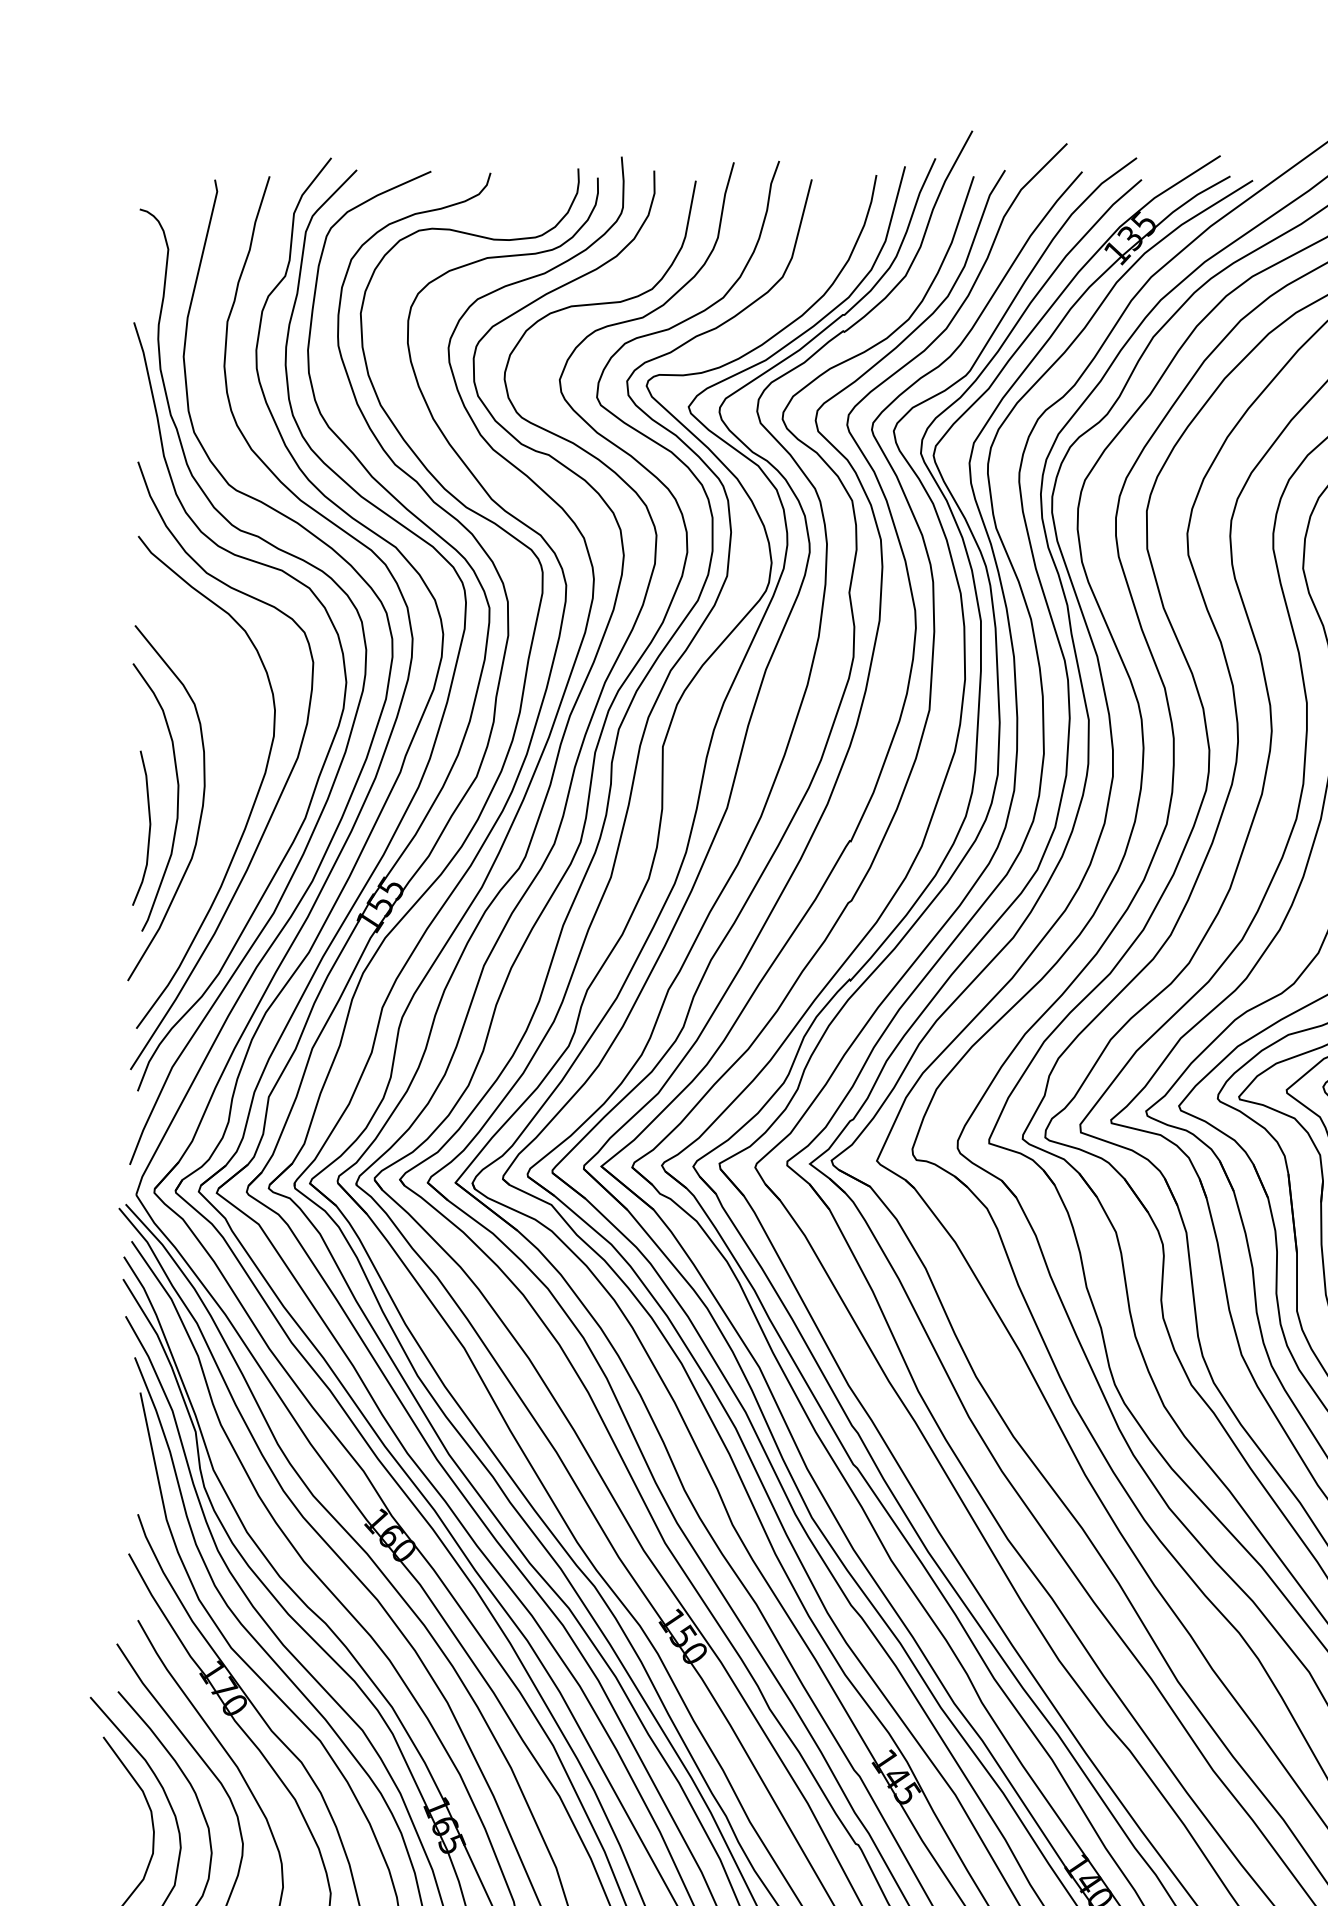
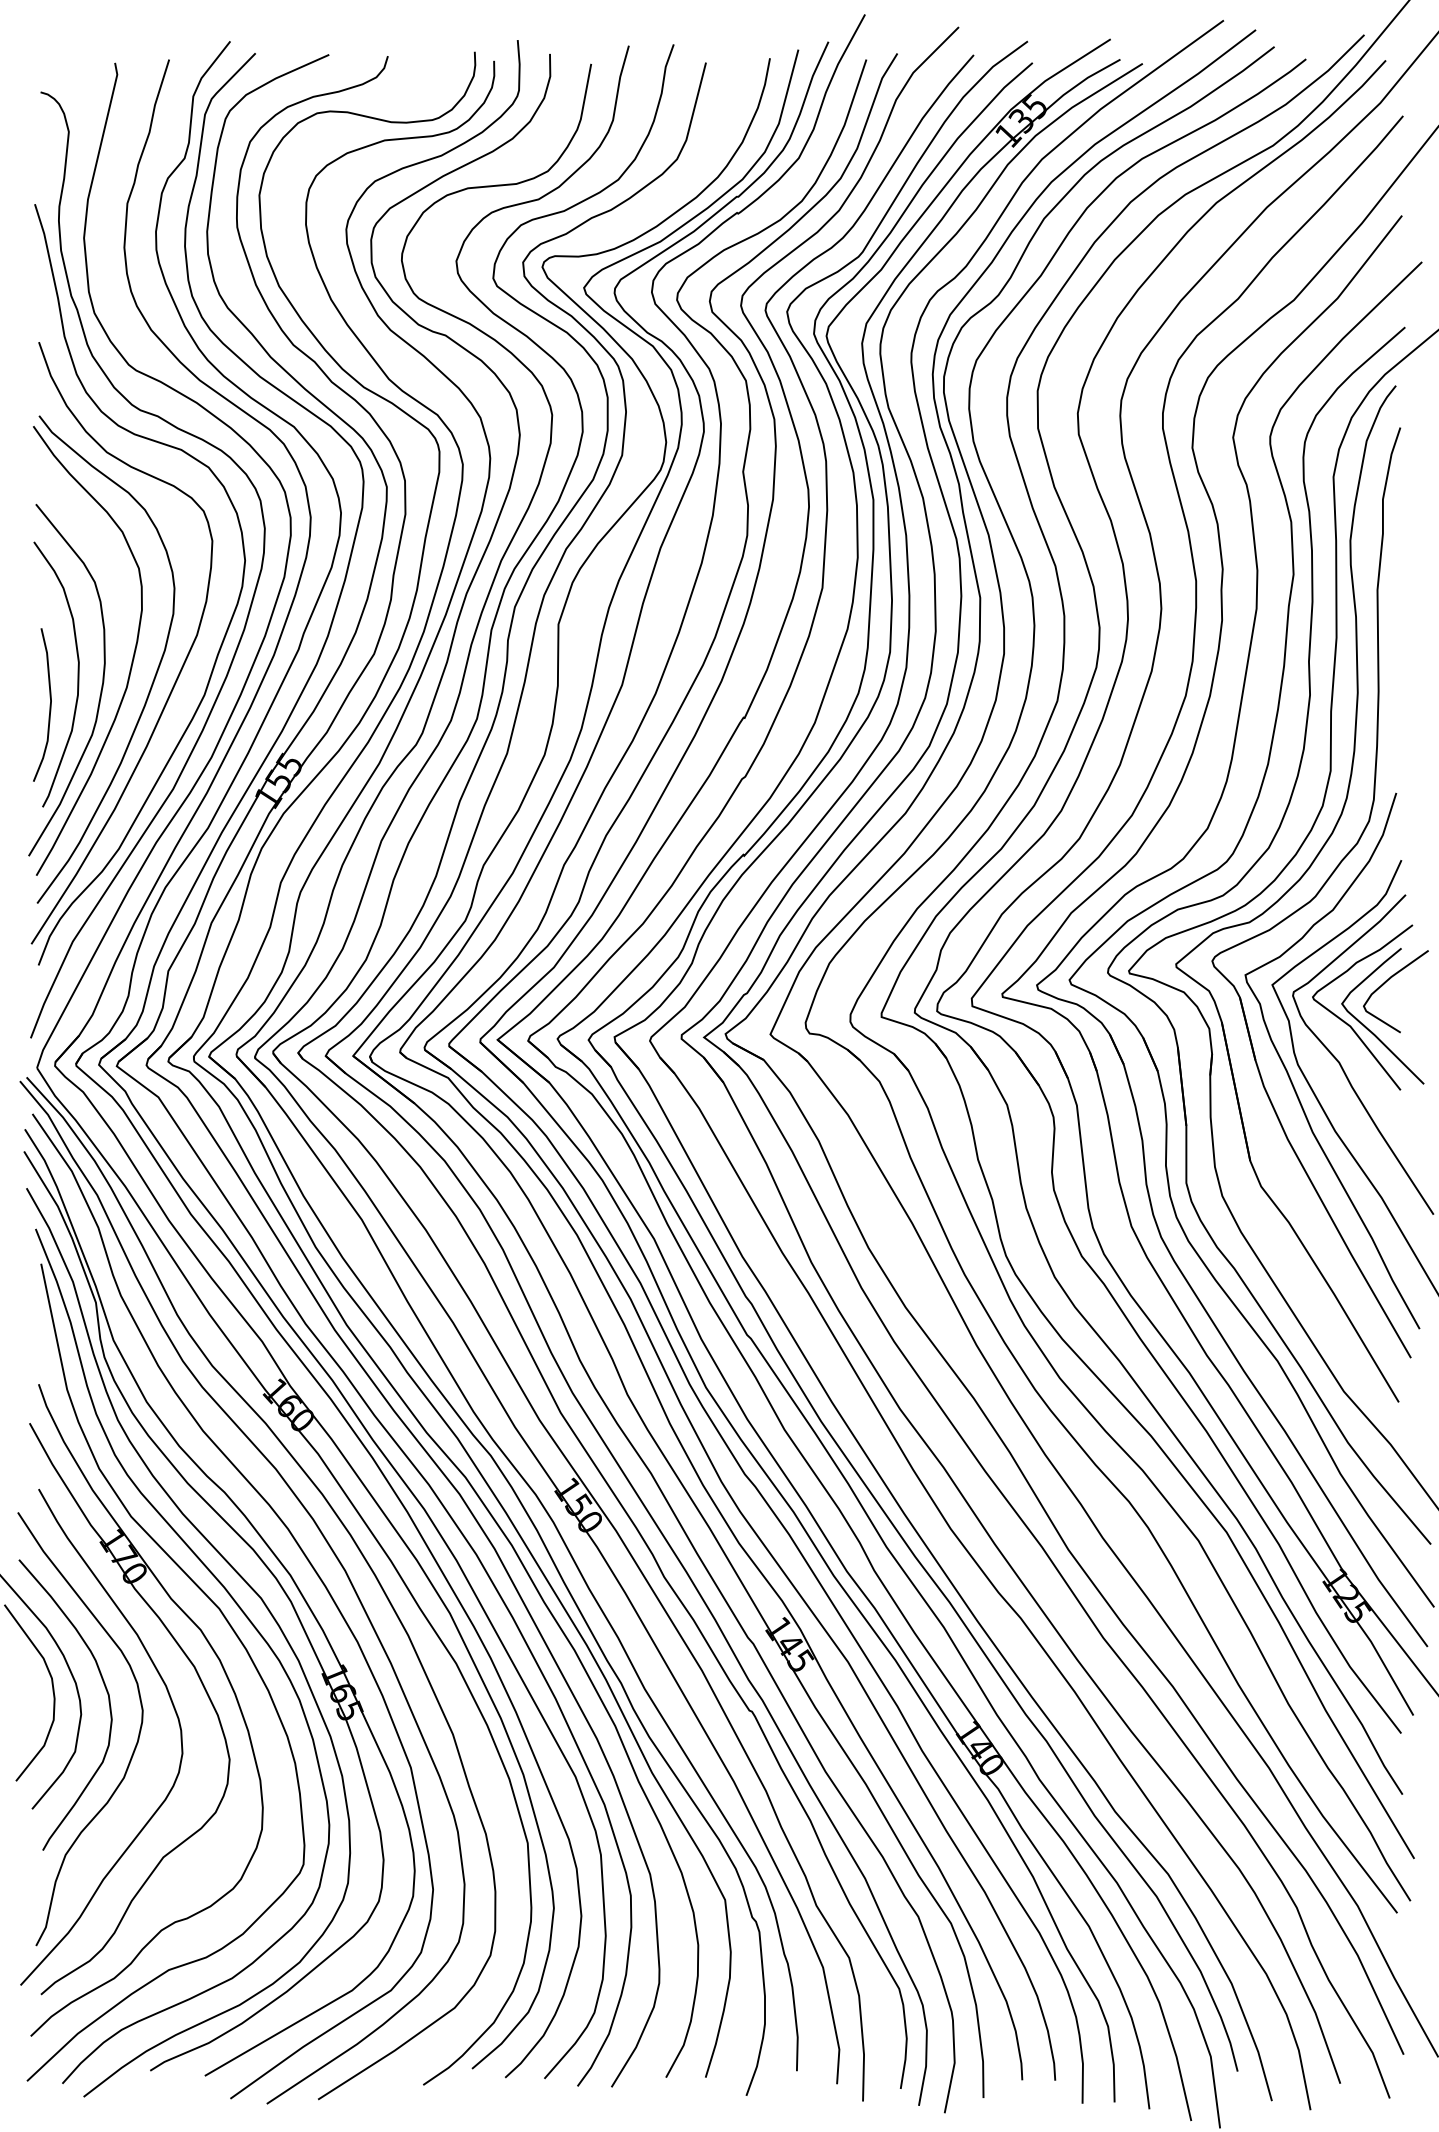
curve: (231, 784) -> (131, 661), added

